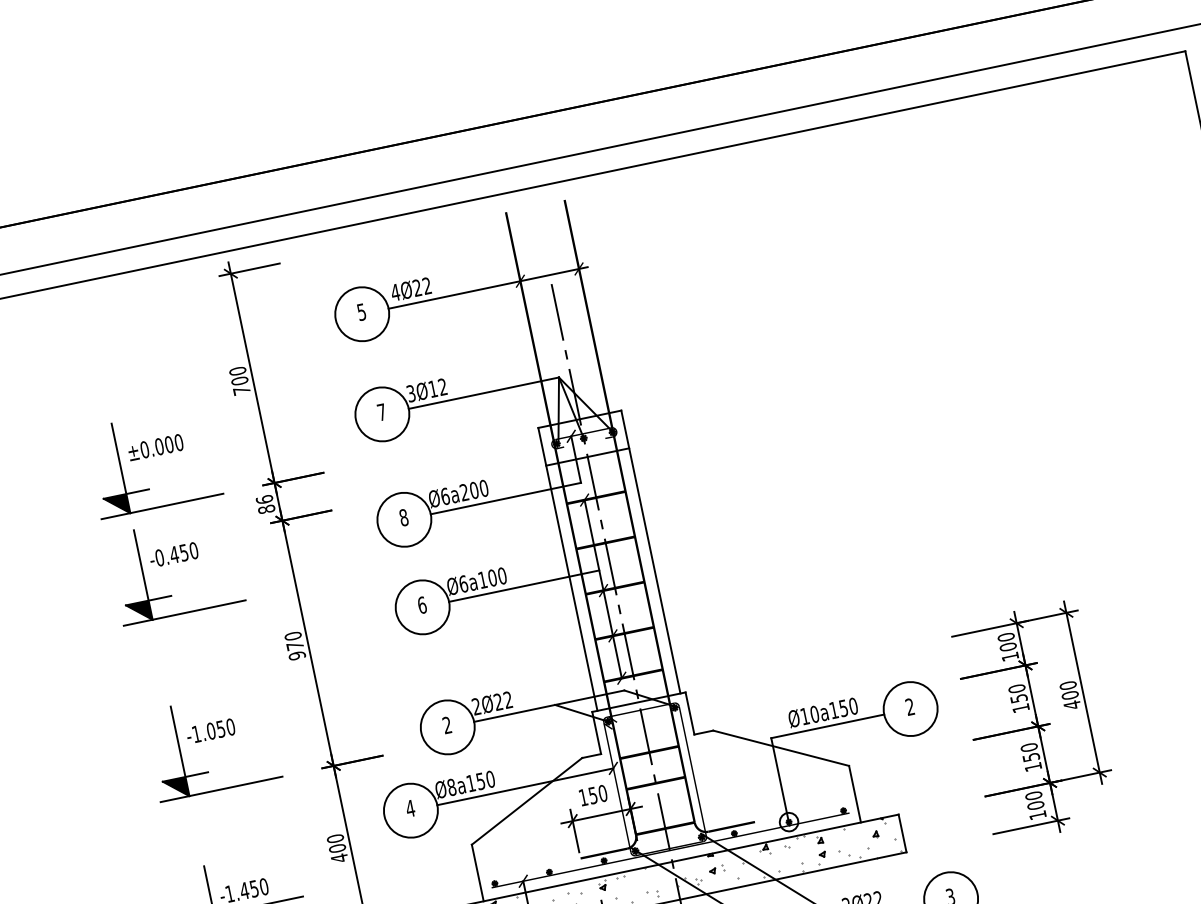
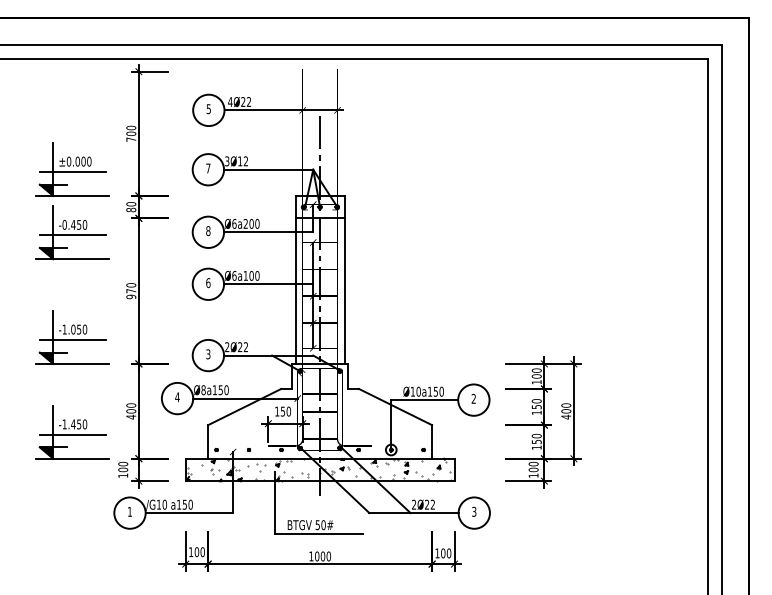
line: (154, 465) -> (72, 171), added
text: (263, 500) -> (130, 204), 86 -> 80
line: (176, 572) -> (72, 235), added
text: (447, 725) -> (208, 354), 2 -> 3
line: (213, 748) -> (72, 339), added

